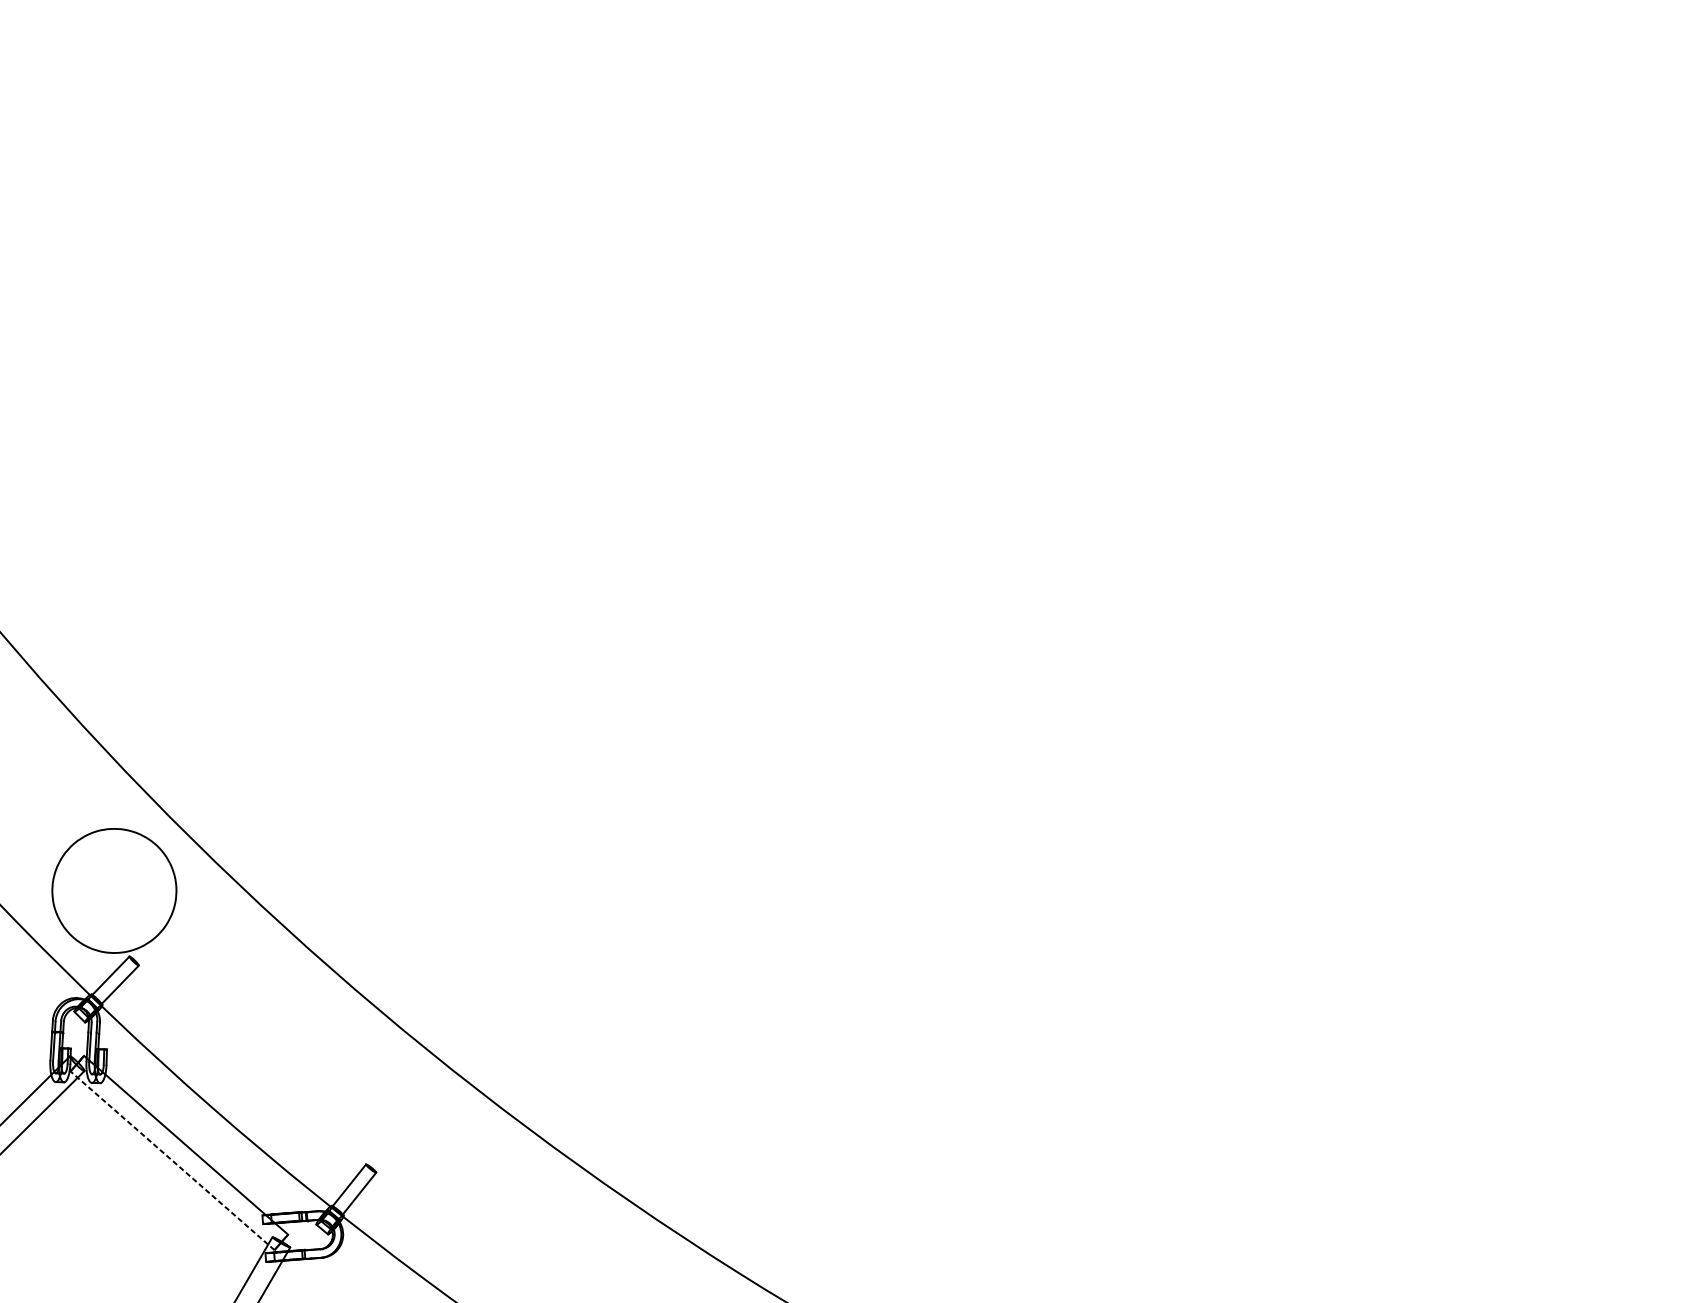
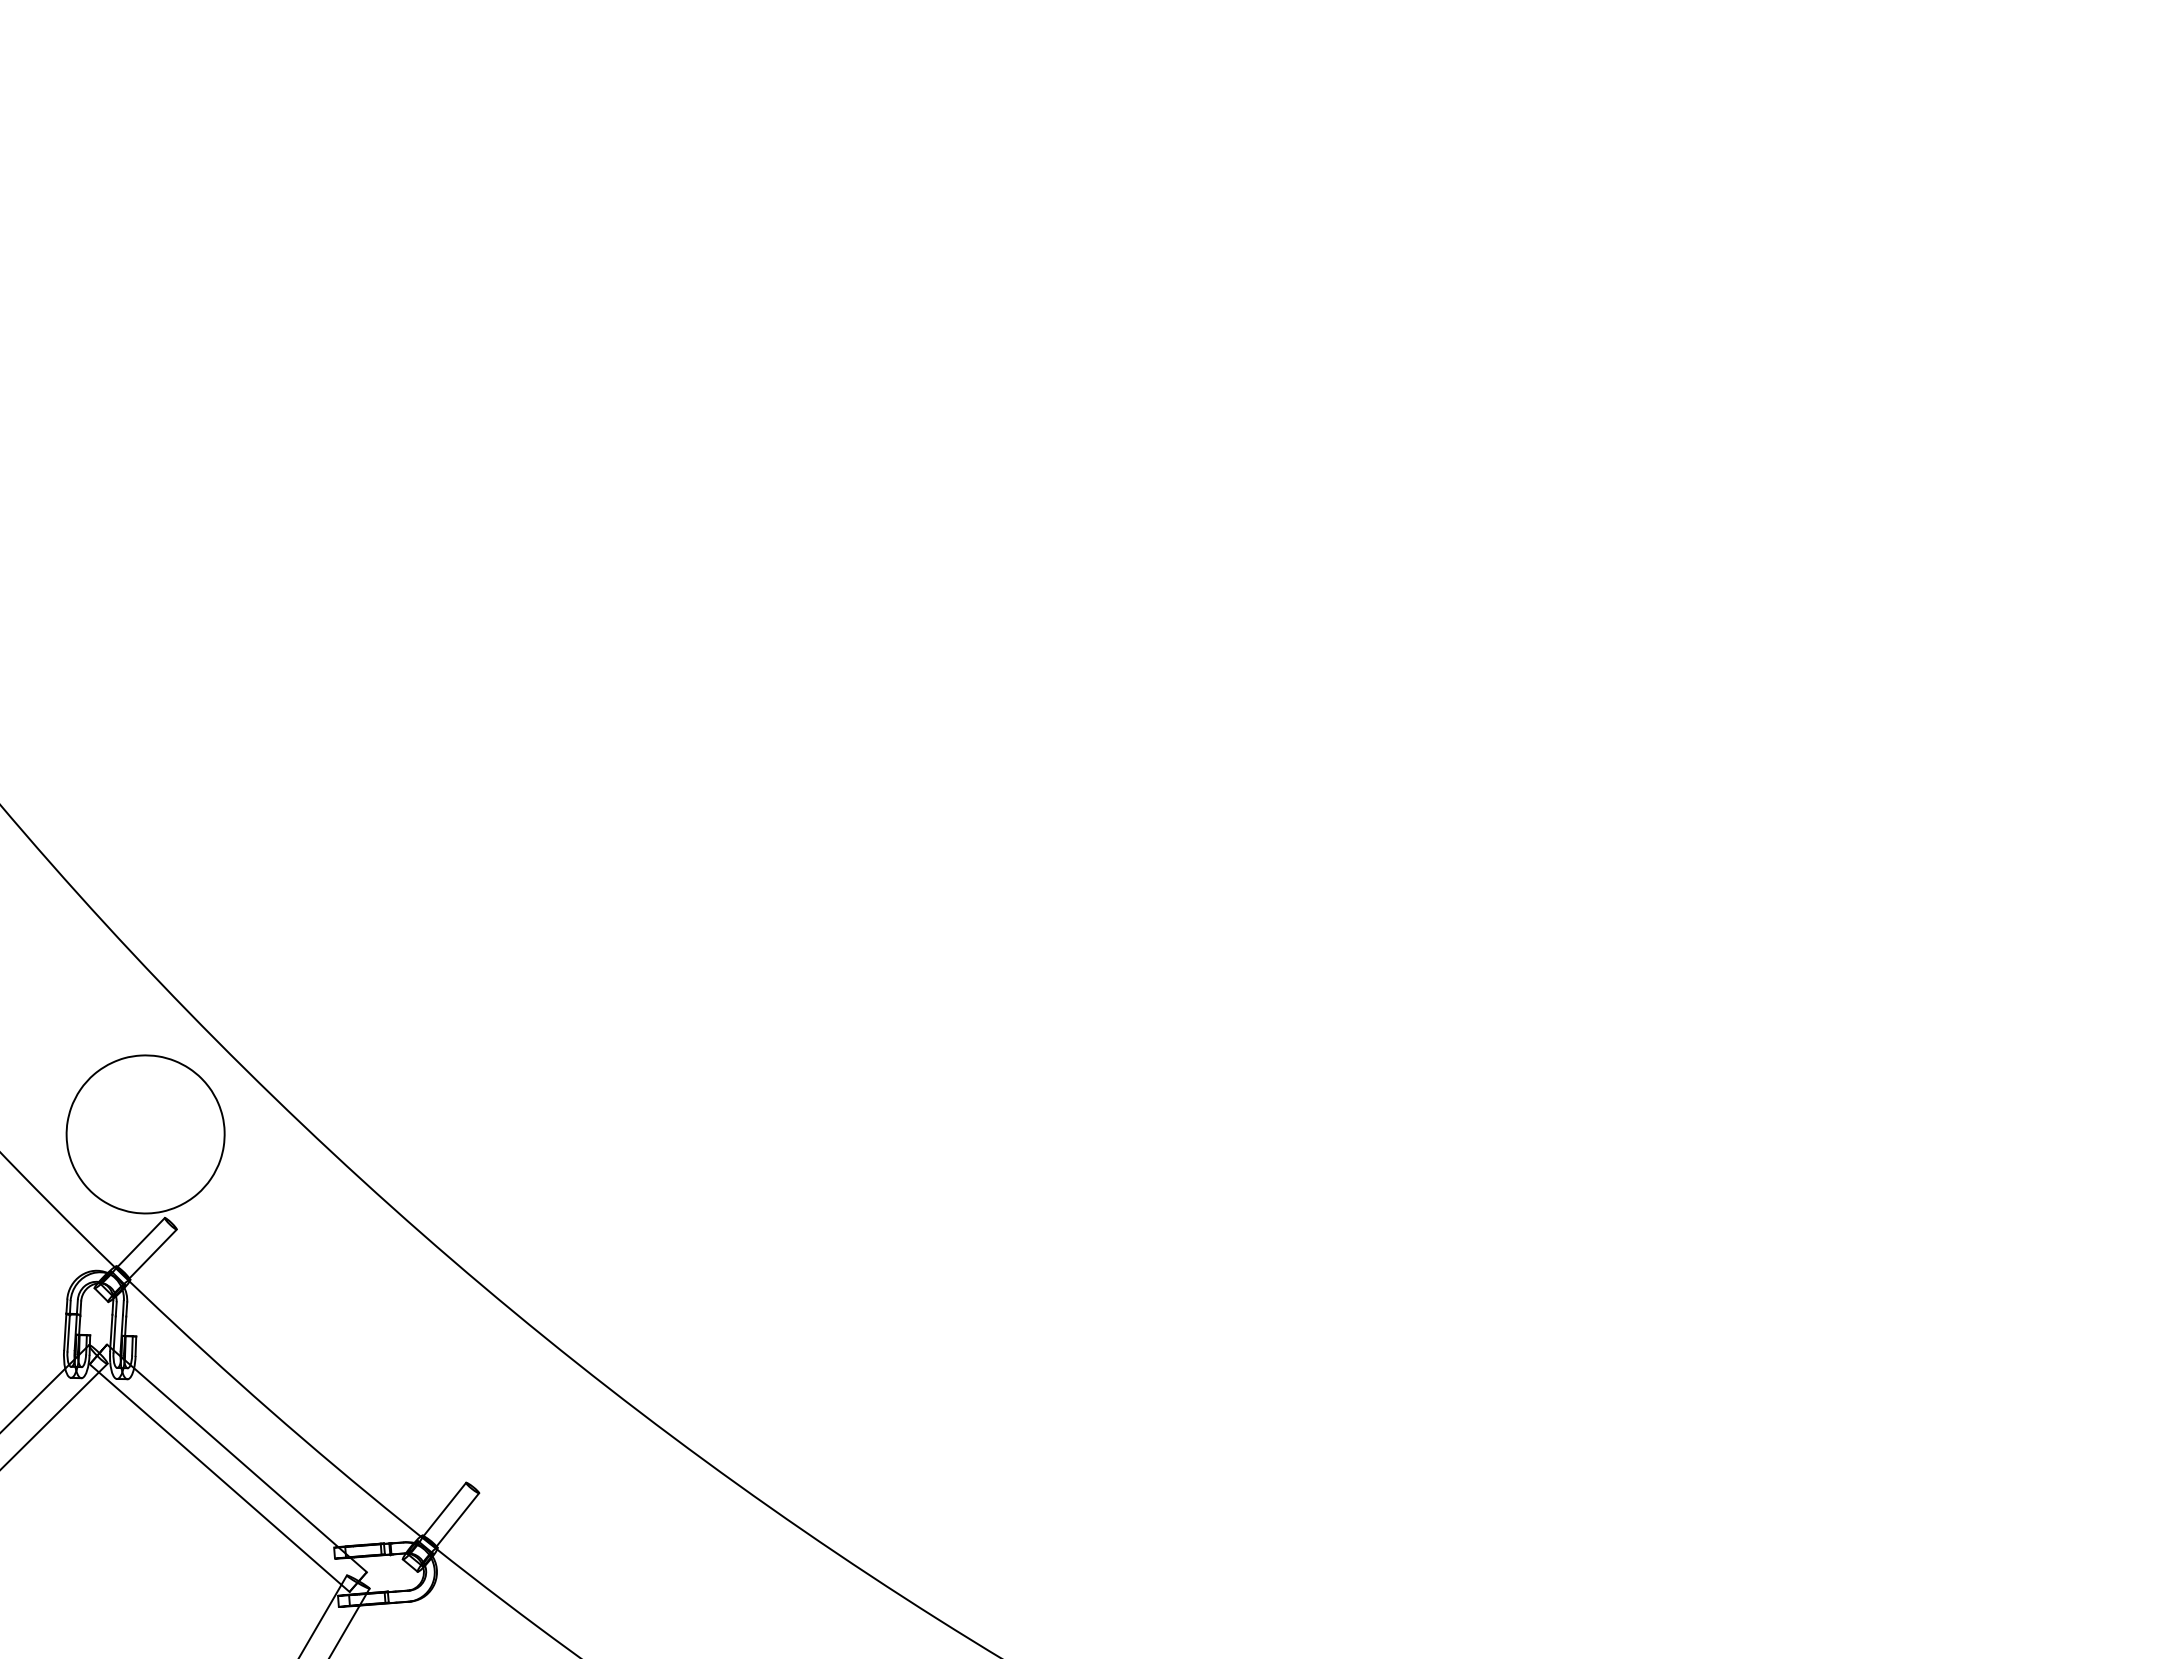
line: (172, 1161) -> (219, 1478), dashed -> solid

